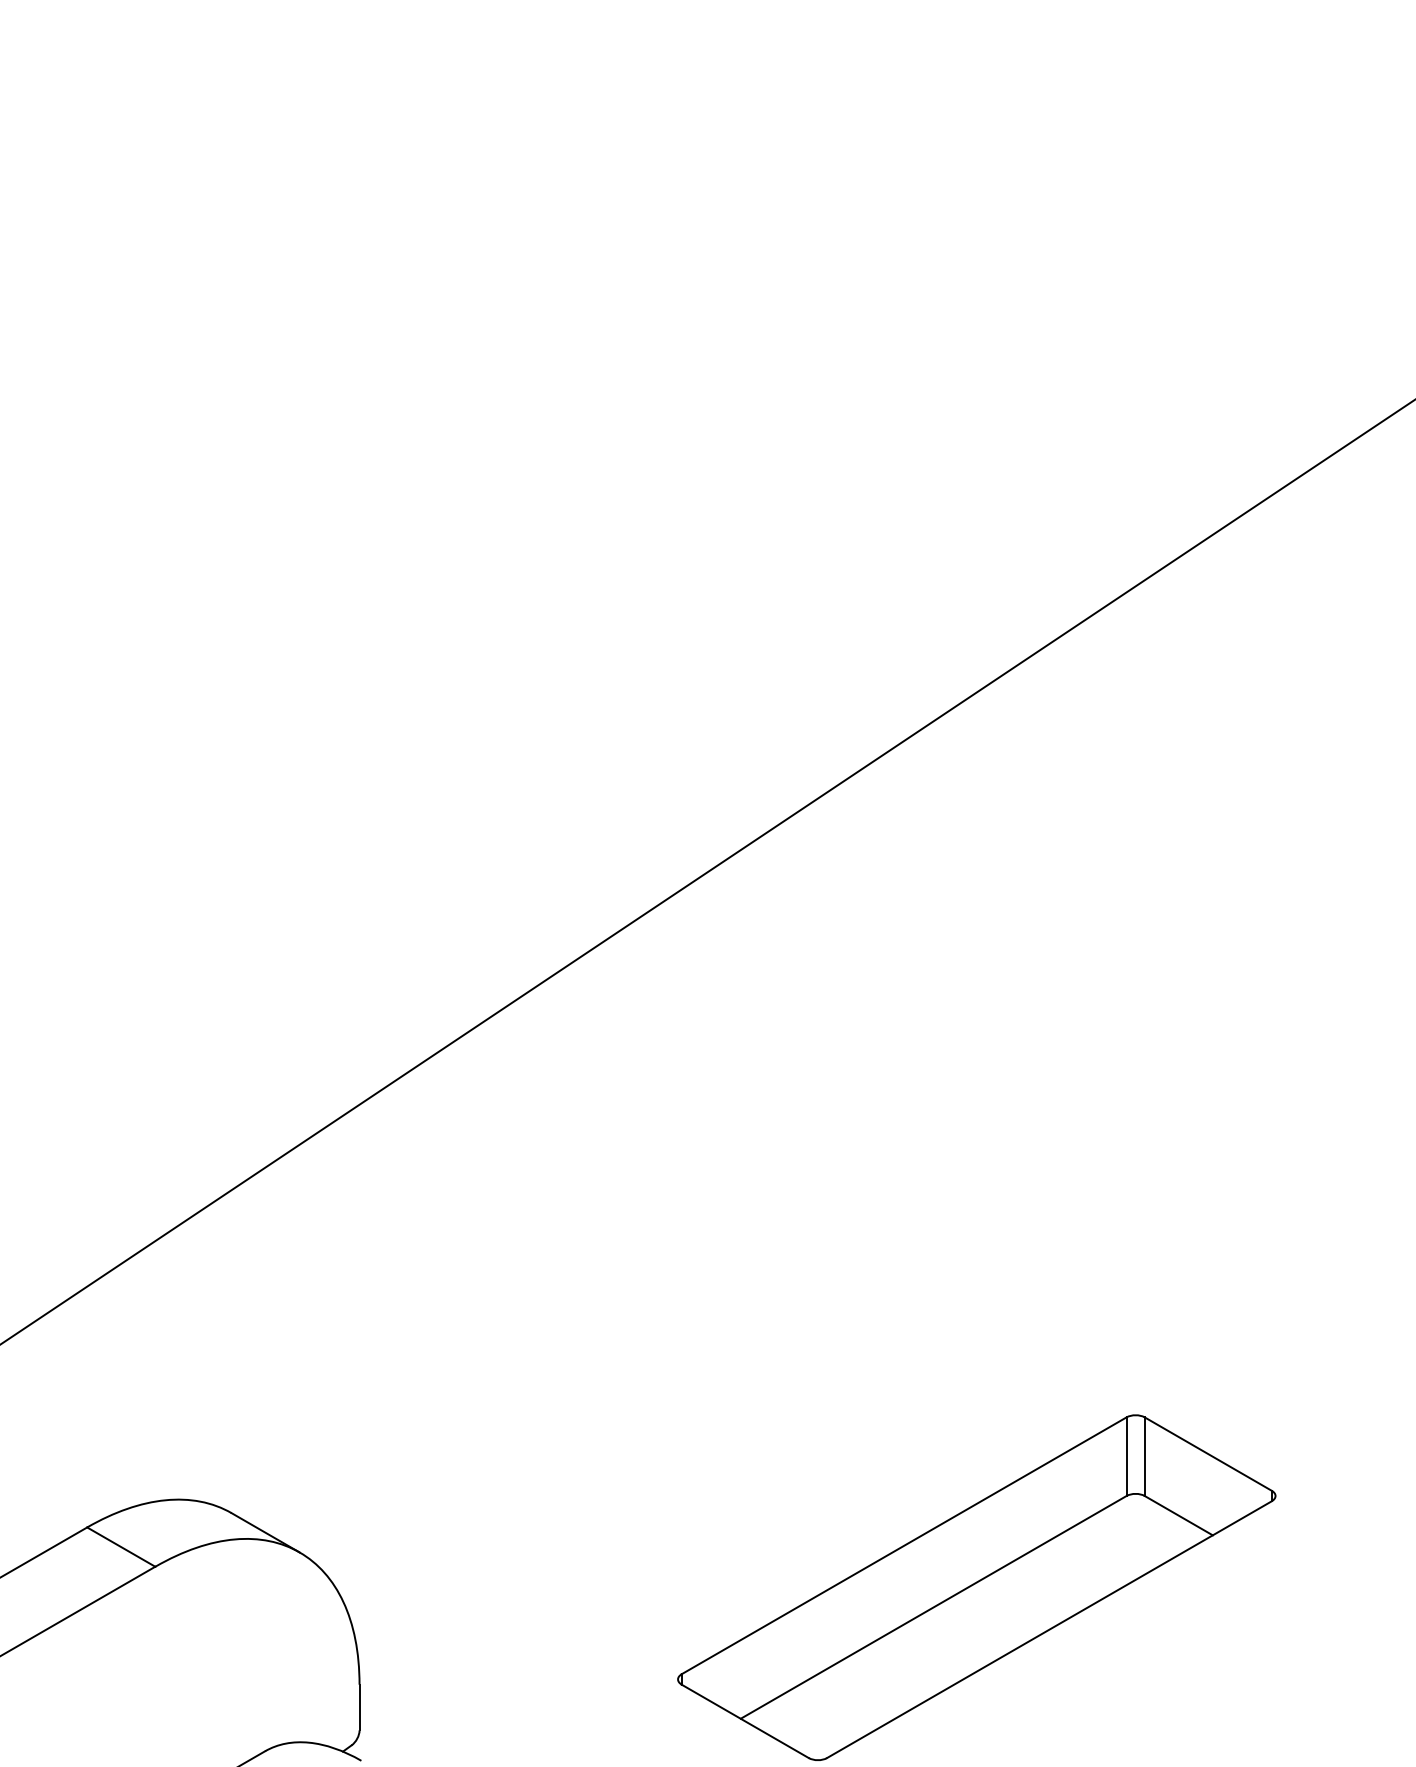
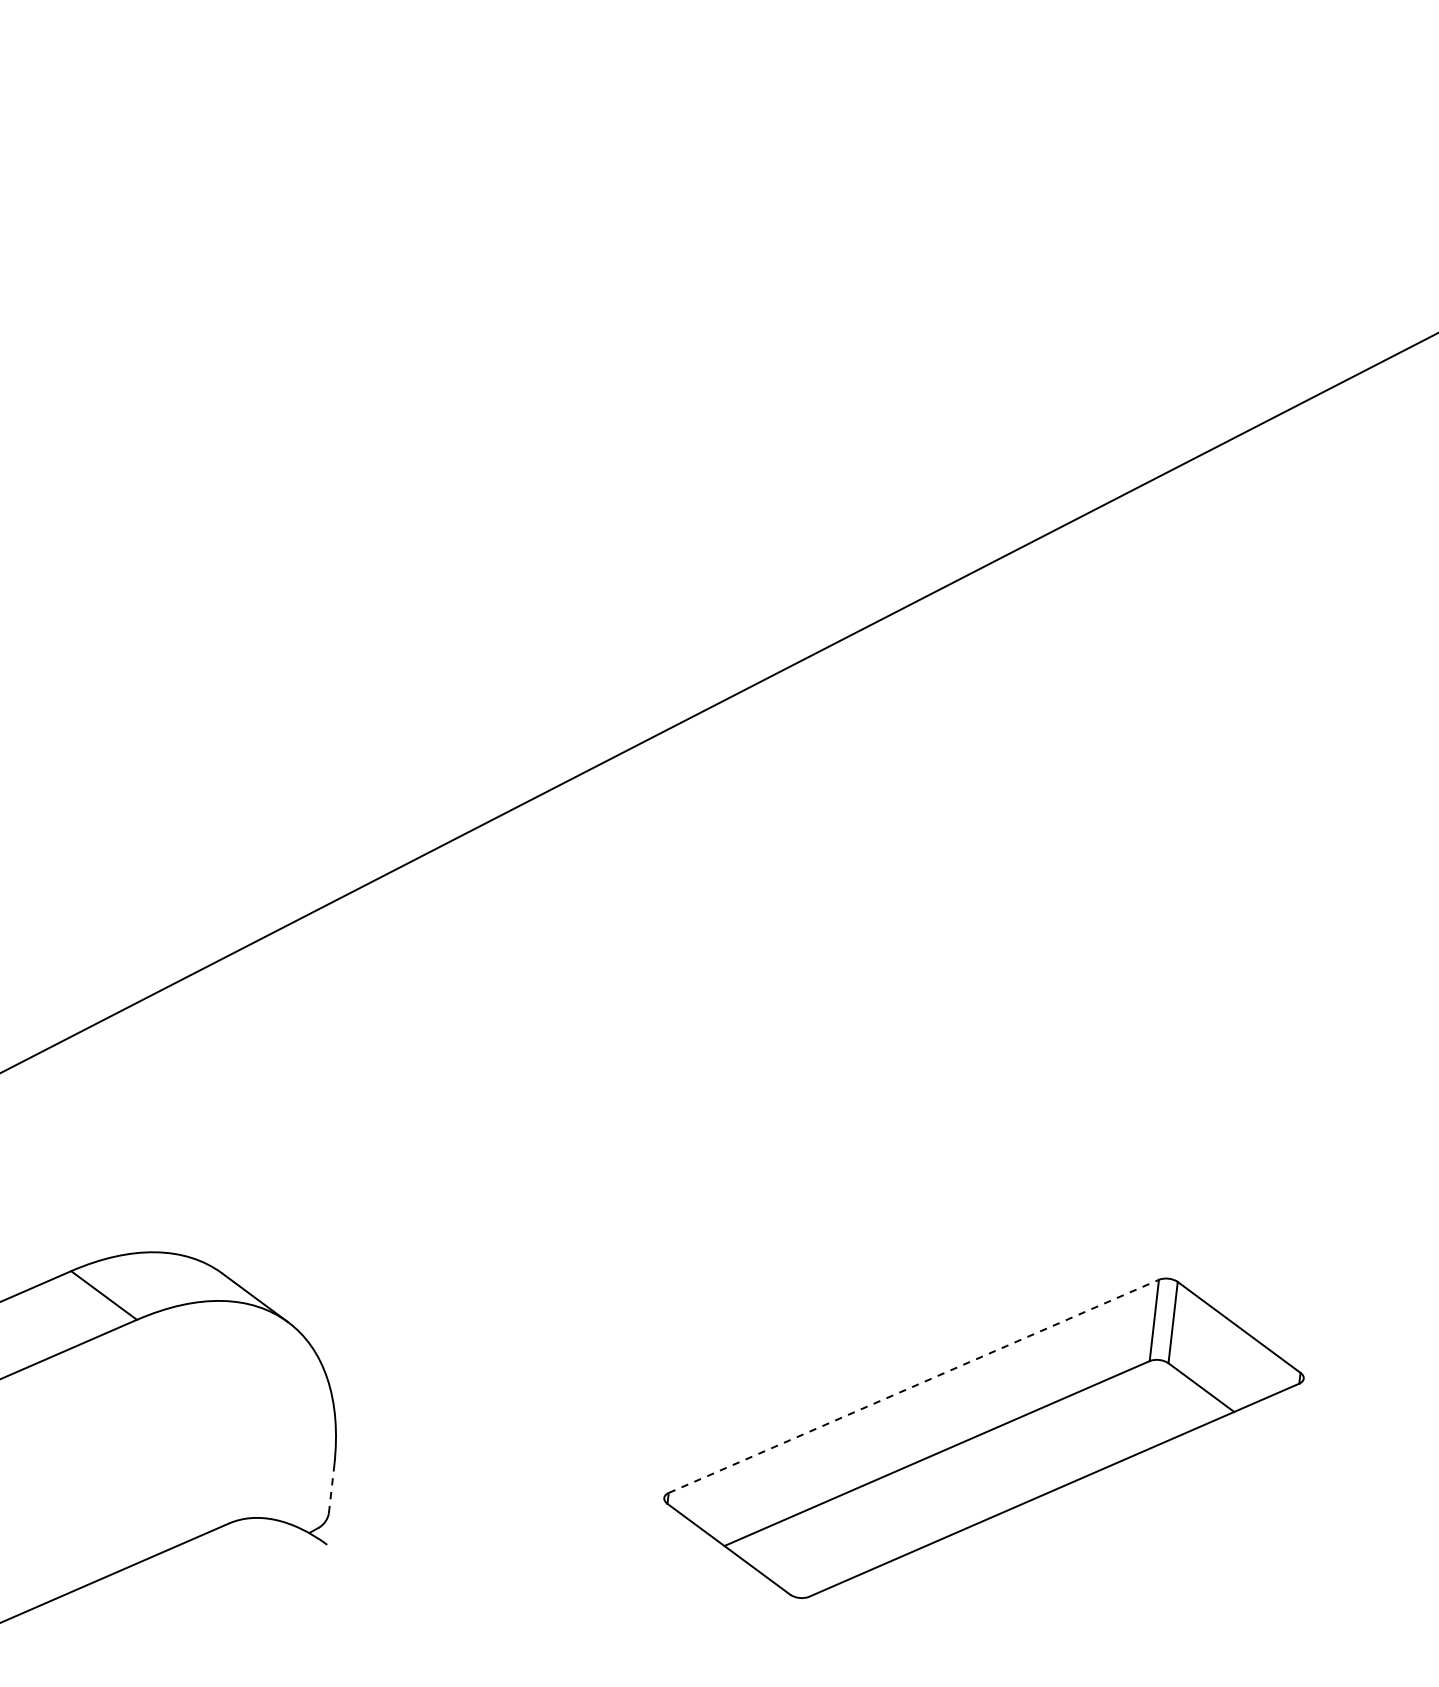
line: (904, 1545) -> (914, 1386), solid -> dashed
line: (359, 1707) -> (331, 1489), solid -> dashed

